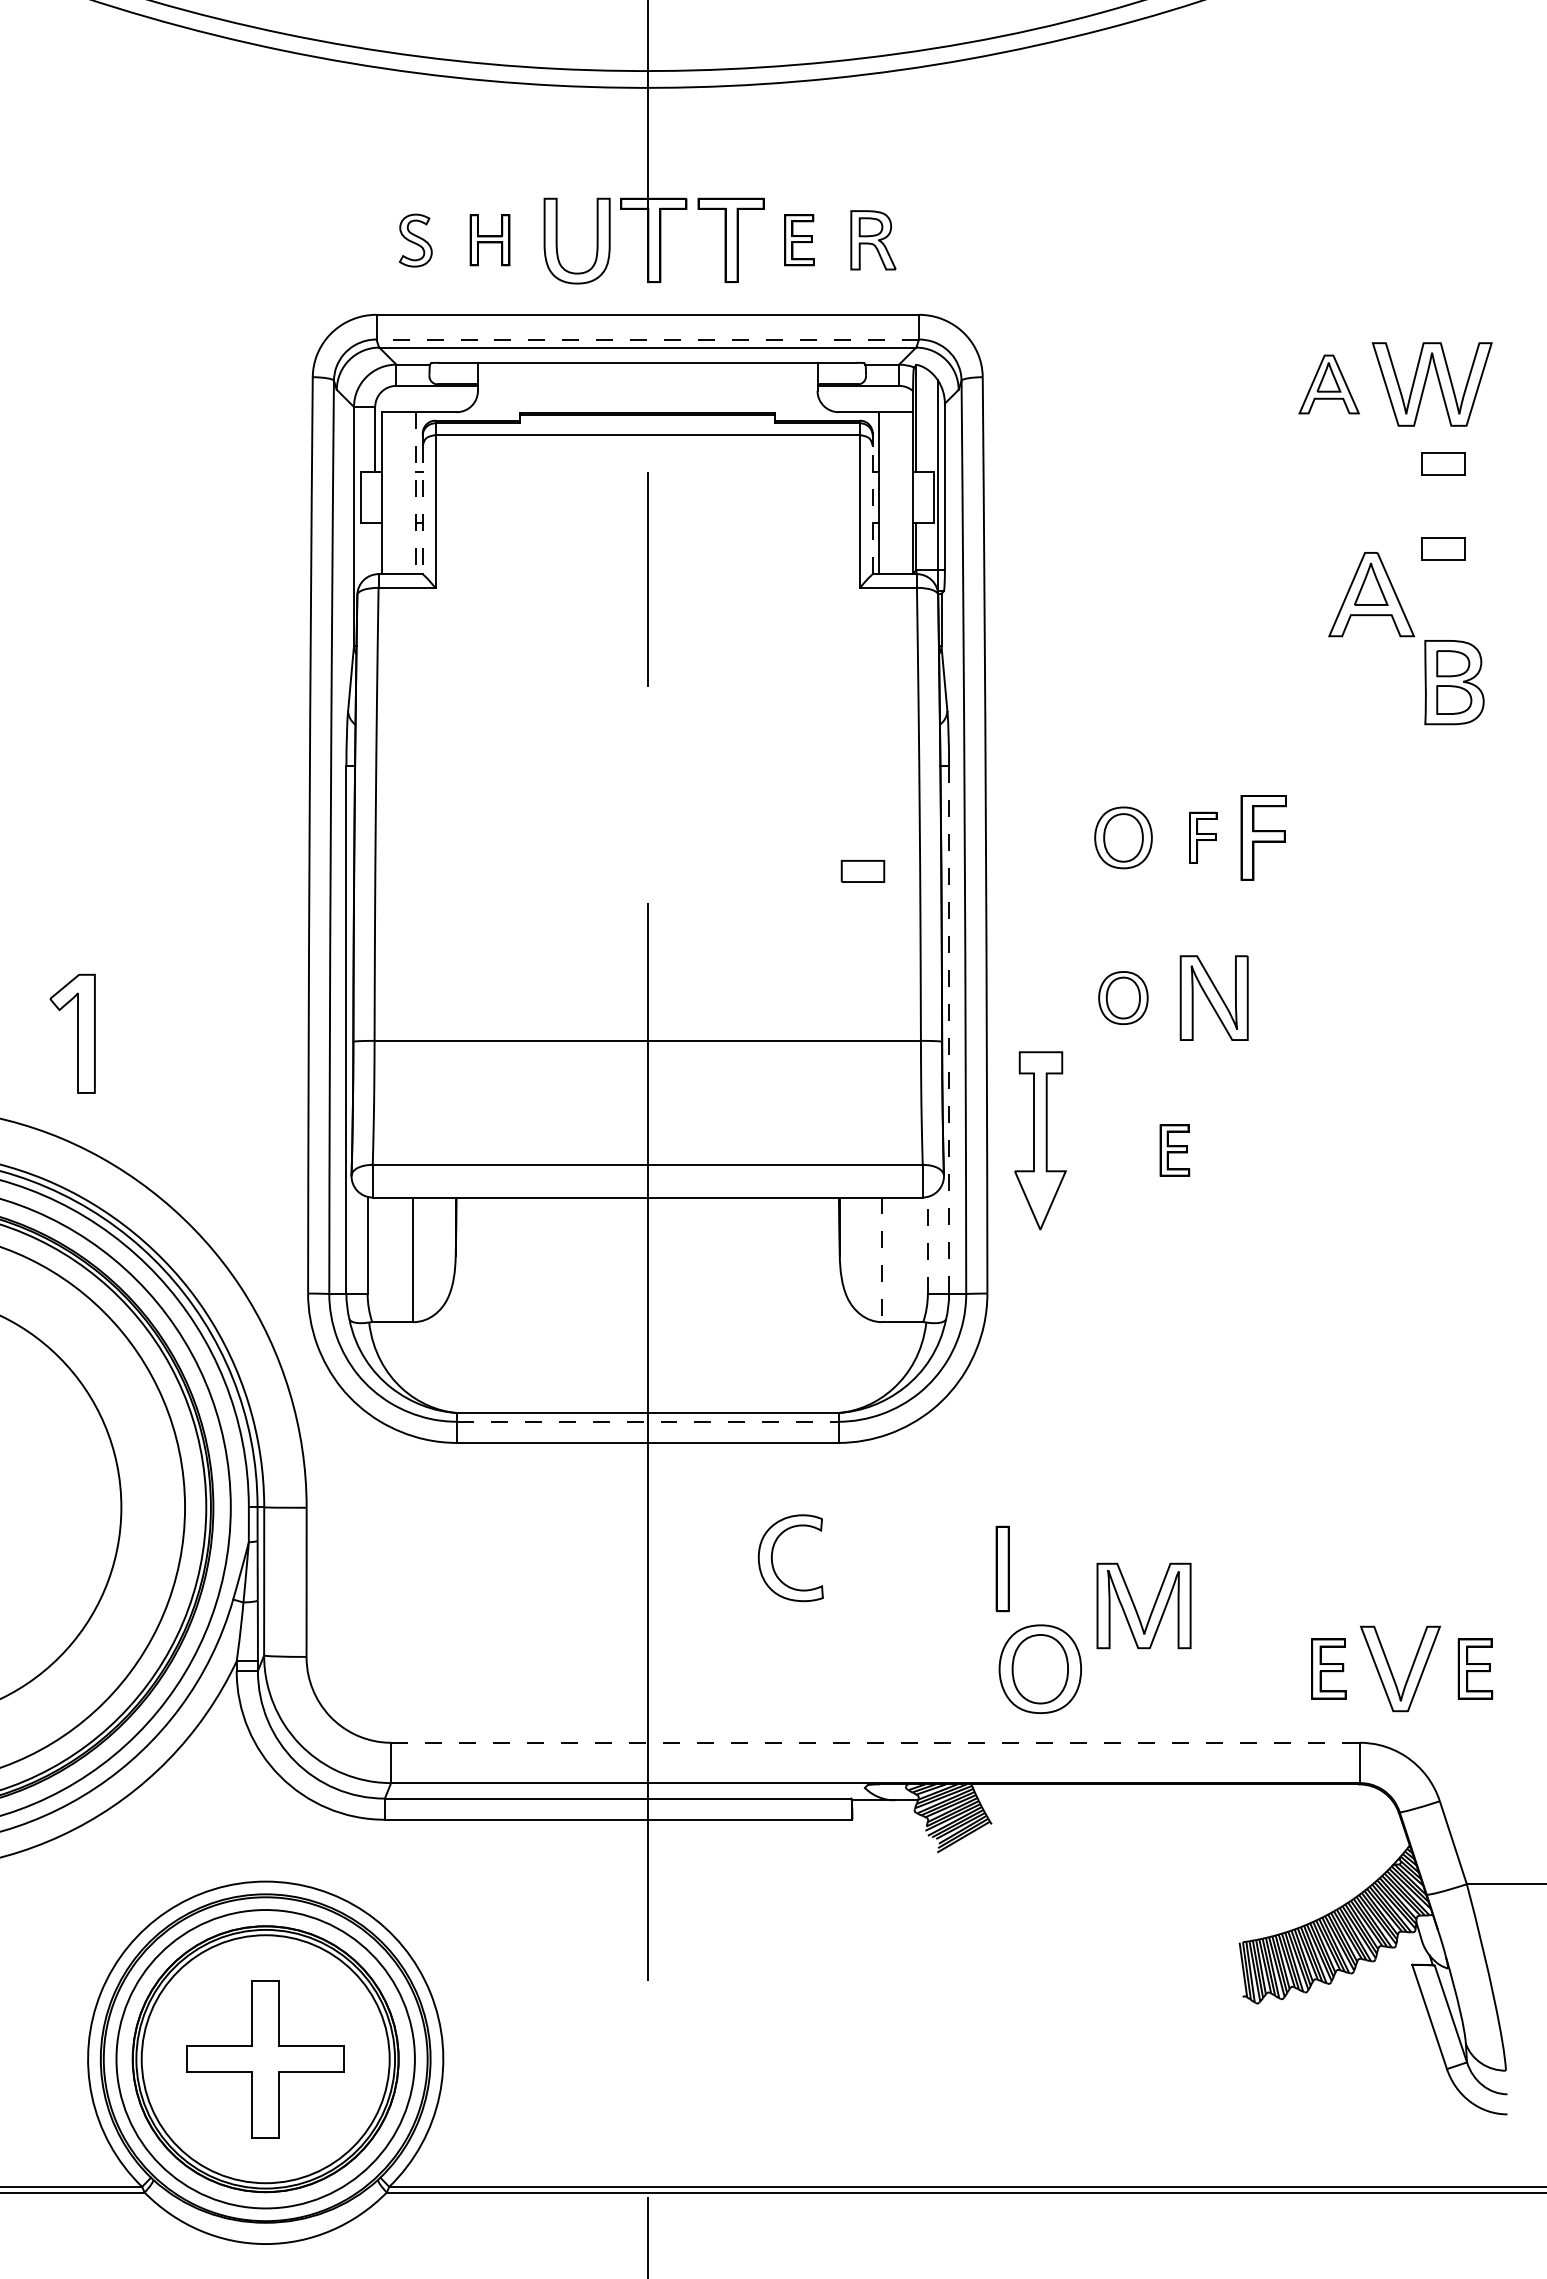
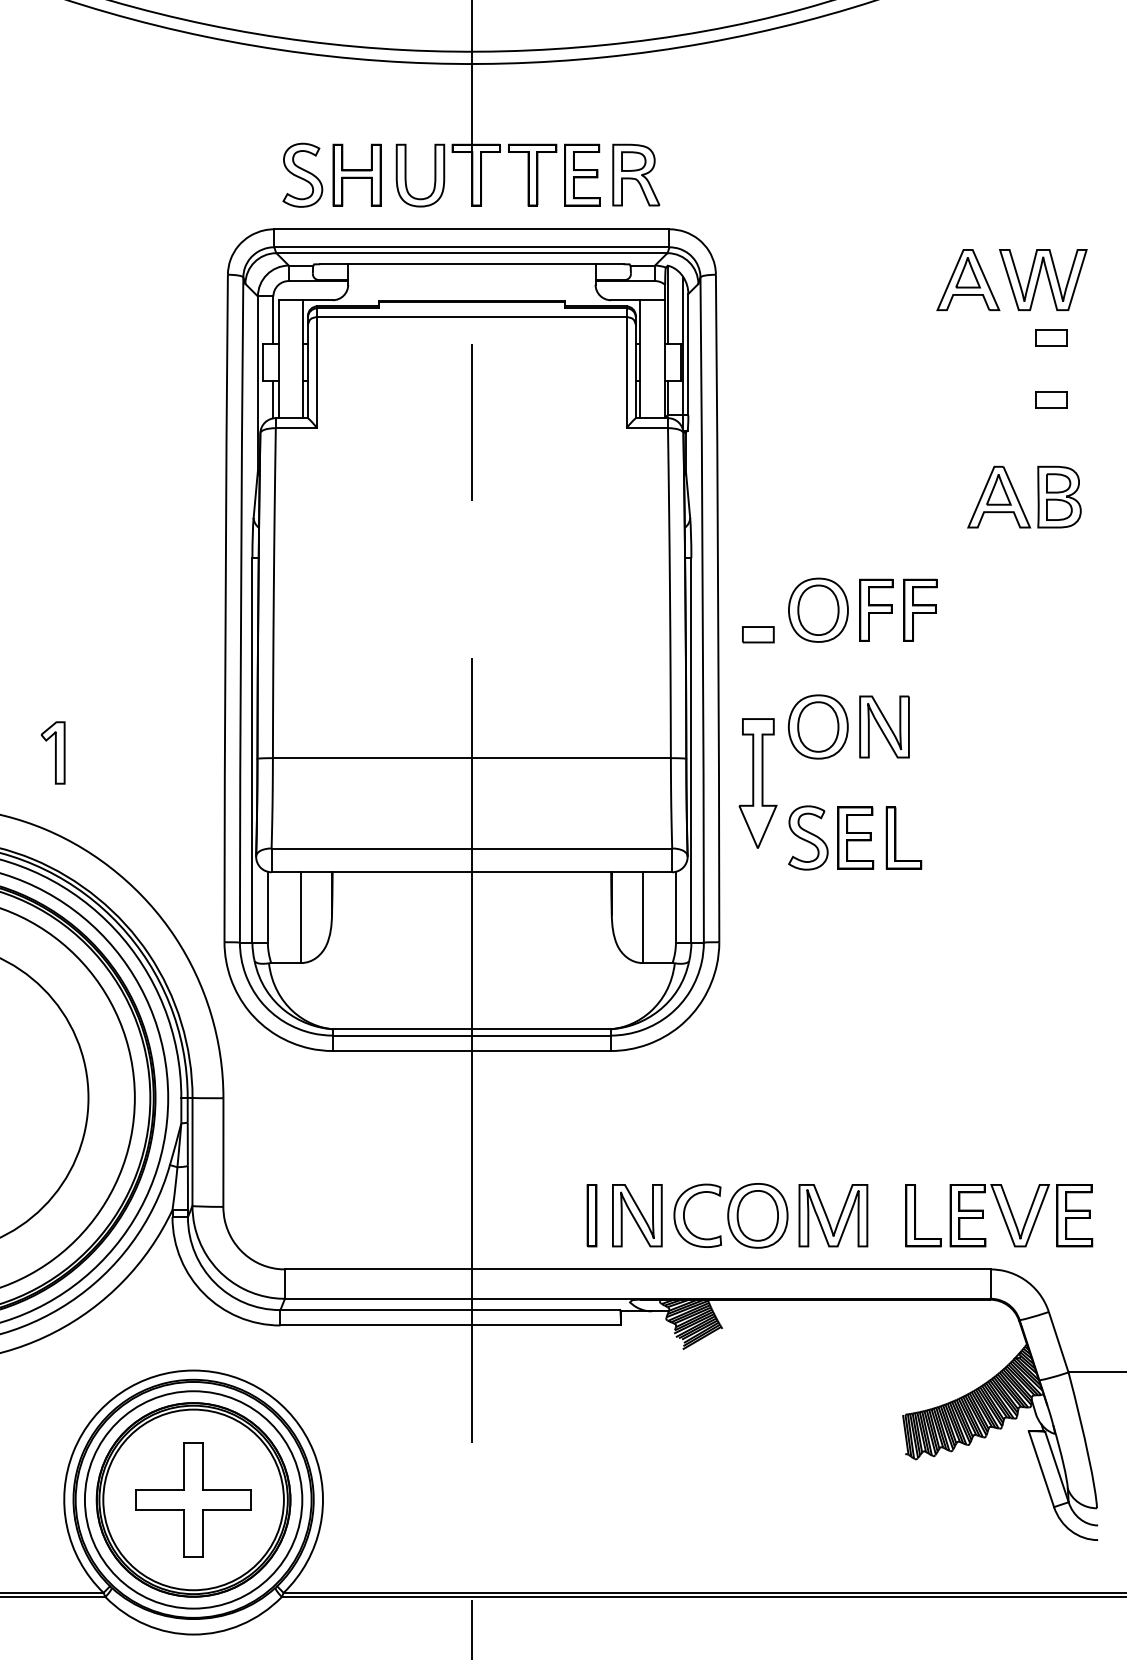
part: (489, 239) -> (356, 174), size x1.67
part: (799, 239) -> (582, 174), size x1.67
part: (873, 239) -> (636, 174), size x1.43
part: (415, 240) -> (302, 175), size x1.67
line: (647, 339) -> (471, 247), dashed -> solid
part: (1328, 384) -> (967, 280), size x1.43
line: (416, 493) -> (303, 359), dashed -> solid
line: (872, 509) -> (635, 371), dashed -> solid
line: (422, 510) -> (307, 371), dashed -> solid
line: (375, 548) -> (273, 399), added
part: (1371, 594) -> (999, 497), moved
part: (1123, 837) -> (818, 610), size x1.43
part: (1203, 837) -> (876, 610), size x1.67
part: (862, 871) -> (757, 634), moved
part: (1123, 997) -> (818, 726), size x1.67
line: (949, 1030) -> (691, 750), dashed -> solid
part: (72, 1033) -> (52, 752), size x0.71
part: (1040, 1140) -> (757, 783), moved
part: (1109, 1150) -> (808, 838), added
part: (1174, 1150) -> (855, 838), size x1.67
part: (1230, 1150) -> (896, 838), added
line: (927, 1245) -> (675, 907), dashed -> solid
line: (882, 1260) -> (642, 918), dashed -> solid
line: (648, 1421) -> (472, 1035), dashed -> solid
part: (773, 1563) -> (685, 1219), moved
part: (1002, 1568) -> (591, 1215), moved
part: (1136, 1608) -> (827, 1217), moved
part: (874, 1668) -> (637, 1215), added
part: (1257, 1668) -> (916, 1215), added
part: (1328, 1668) -> (967, 1215), size x1.43
part: (1475, 1668) -> (1074, 1215), size x1.43
line: (875, 1742) -> (637, 1269), dashed -> solid

